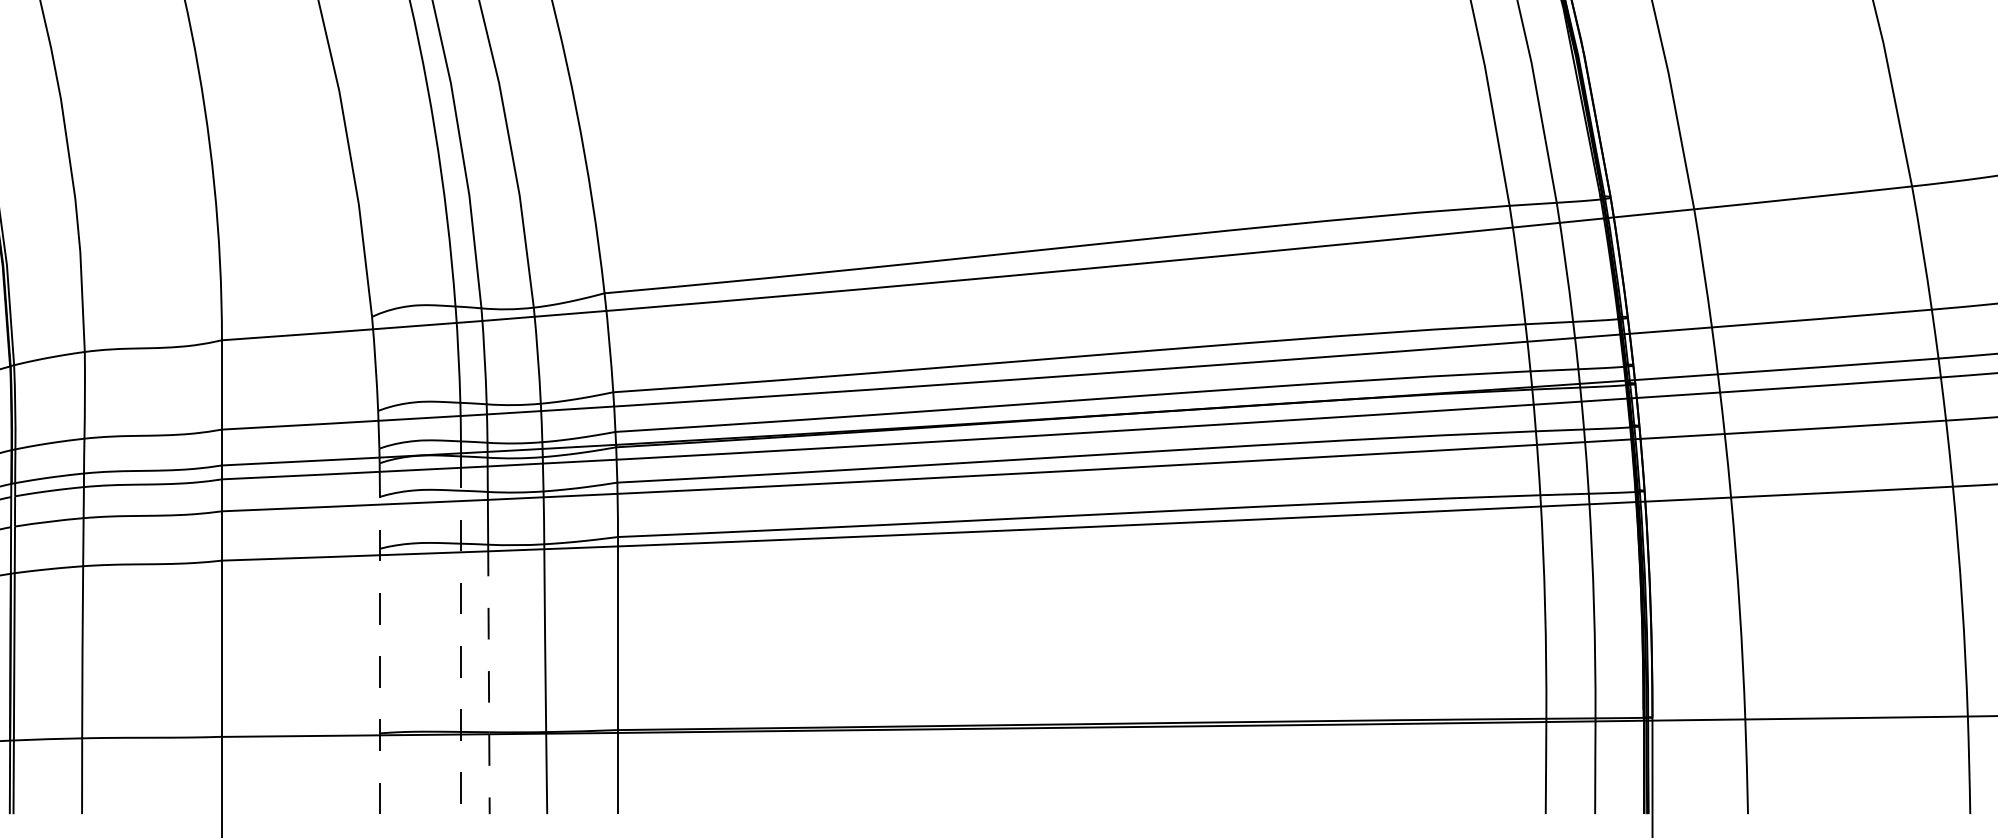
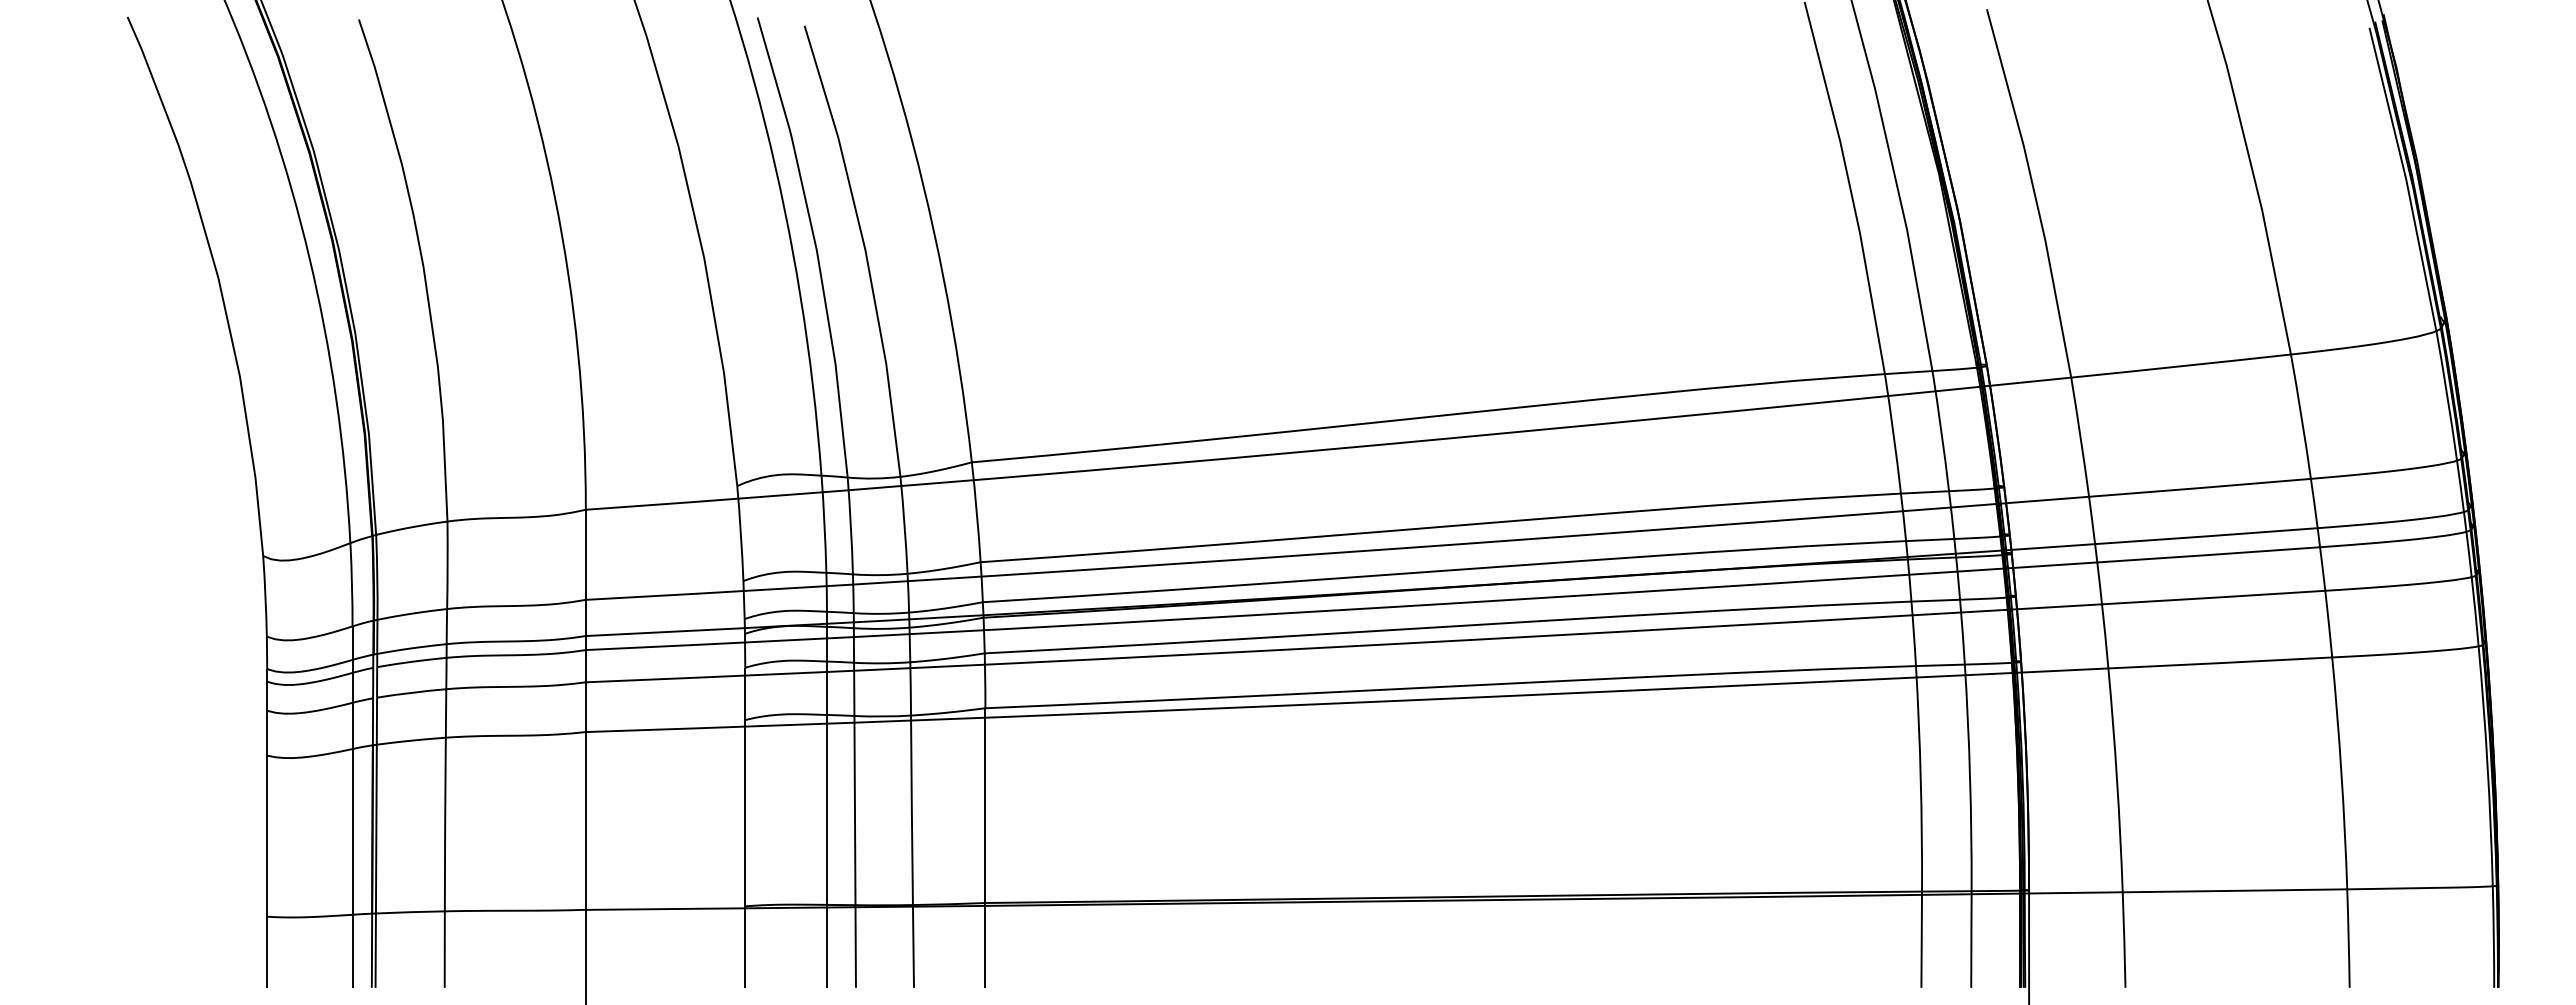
line: (461, 635) -> (827, 807), dashed -> solid
line: (380, 655) -> (745, 827), dashed -> solid
line: (489, 679) -> (855, 851), dashed -> solid

